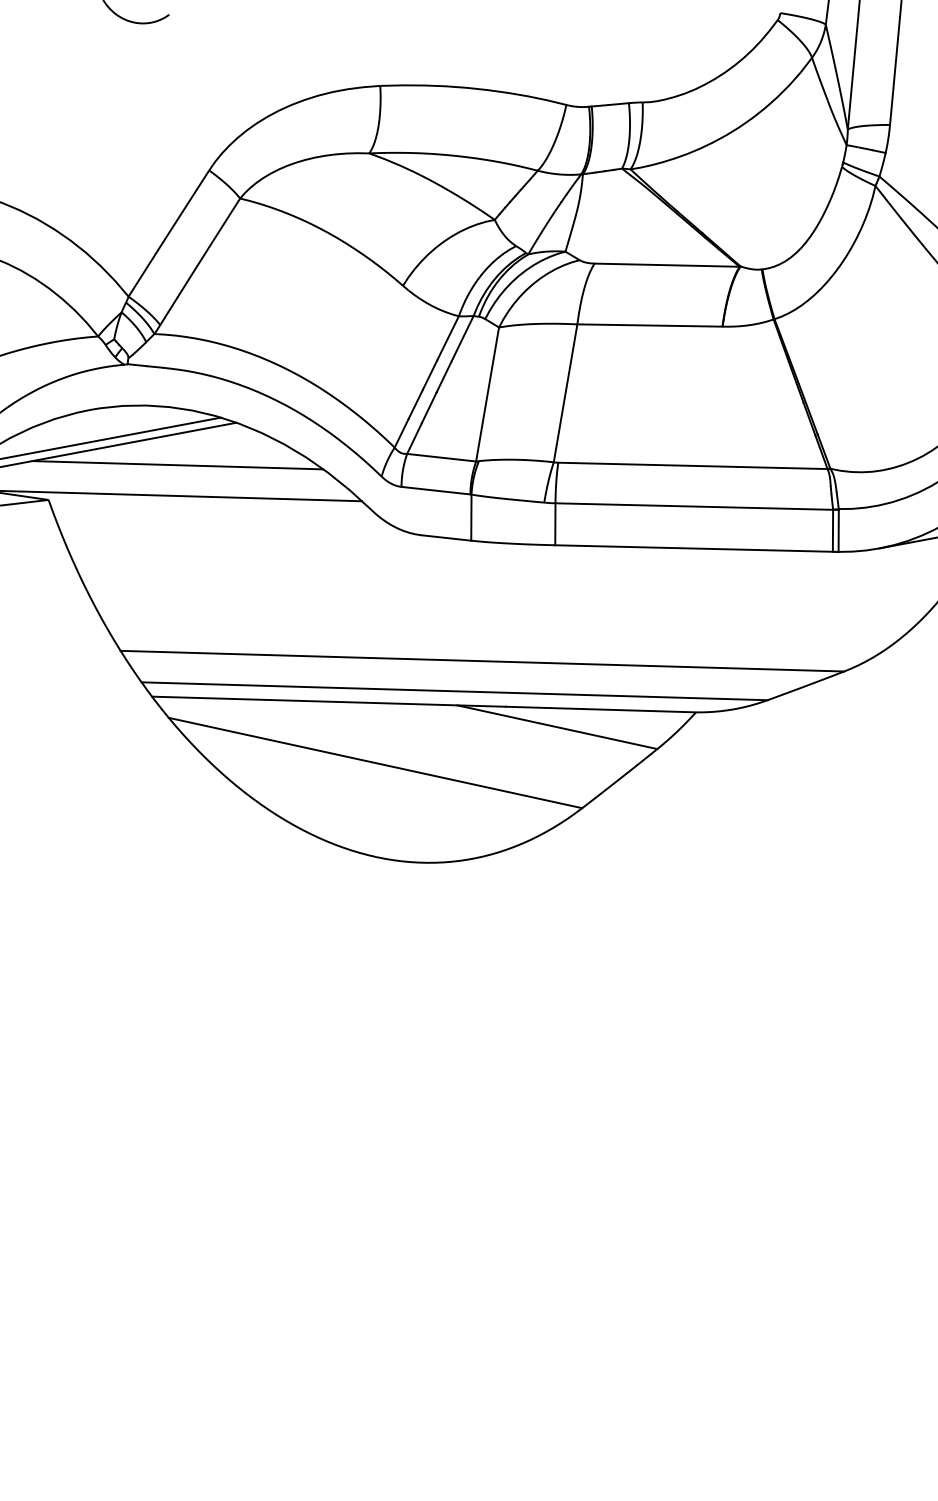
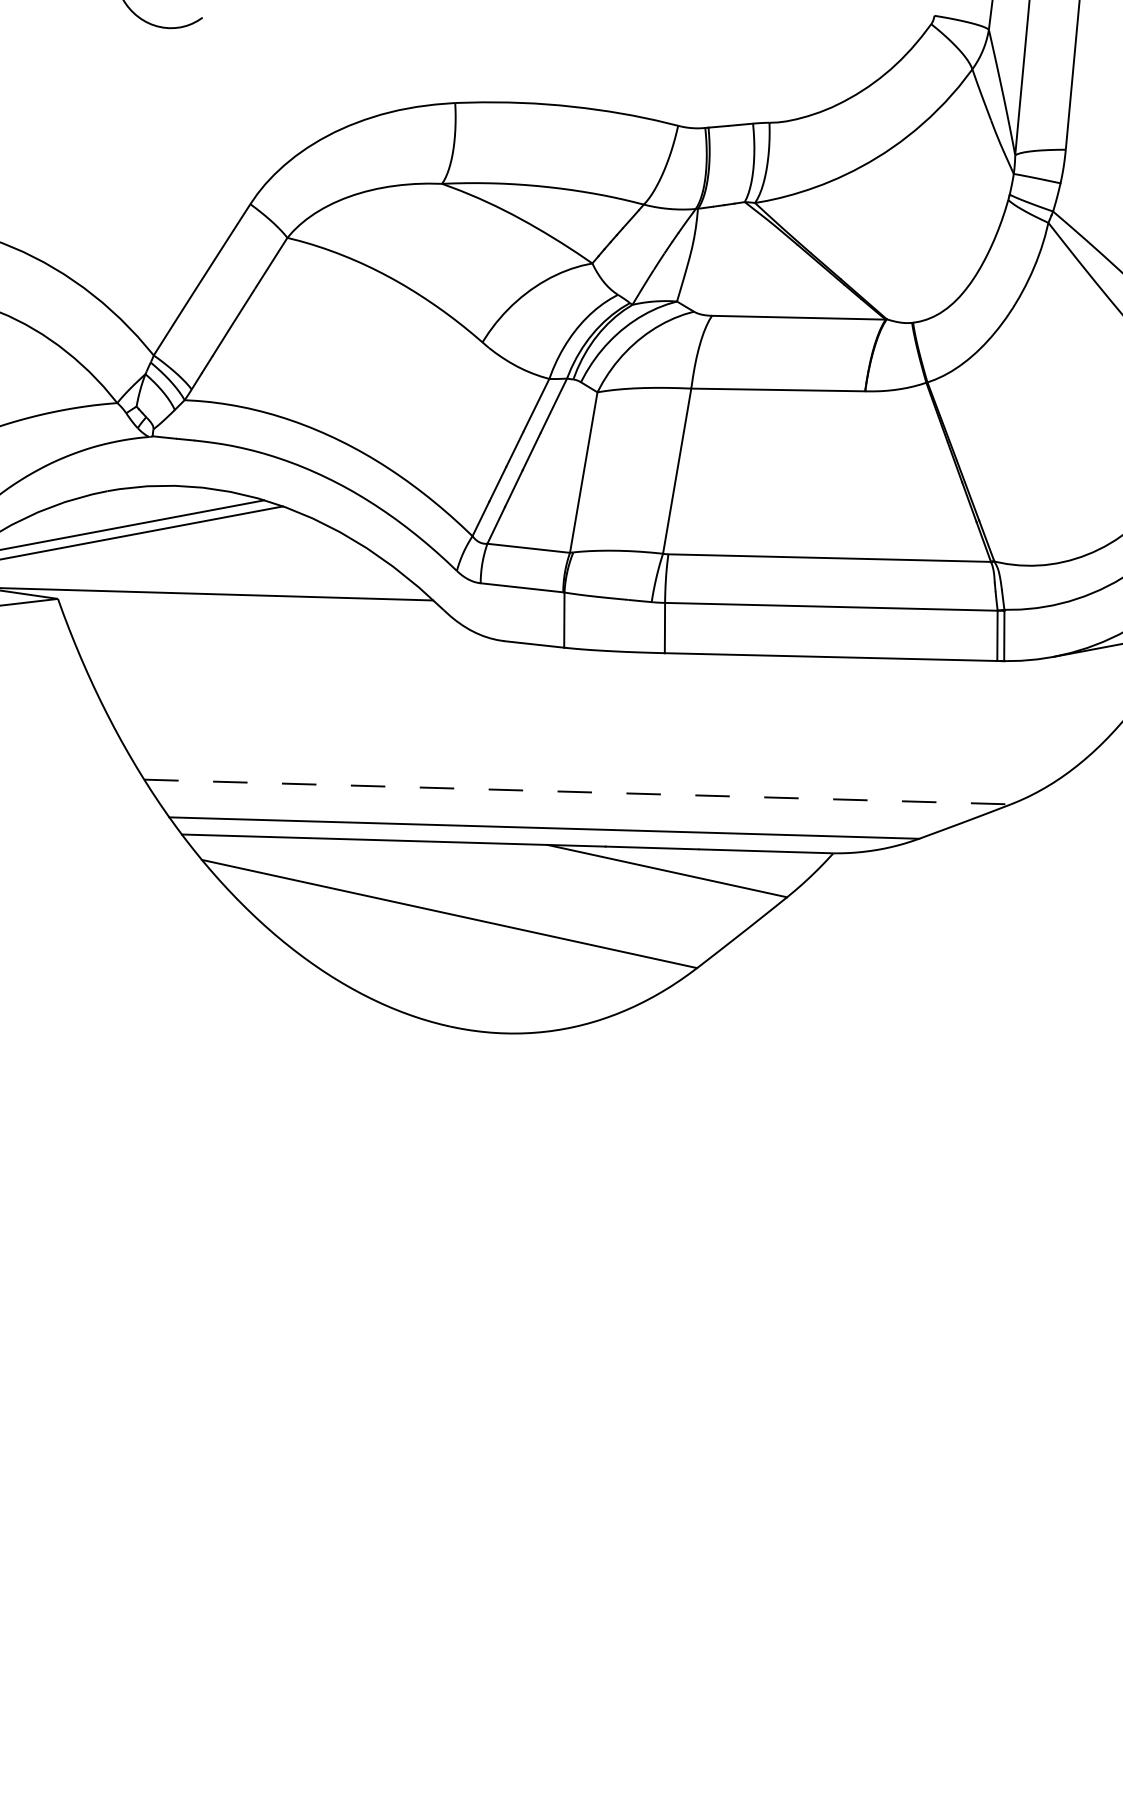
line: (177, 465) -> (212, 557), removed
line: (482, 661) -> (577, 792), solid -> dashed

